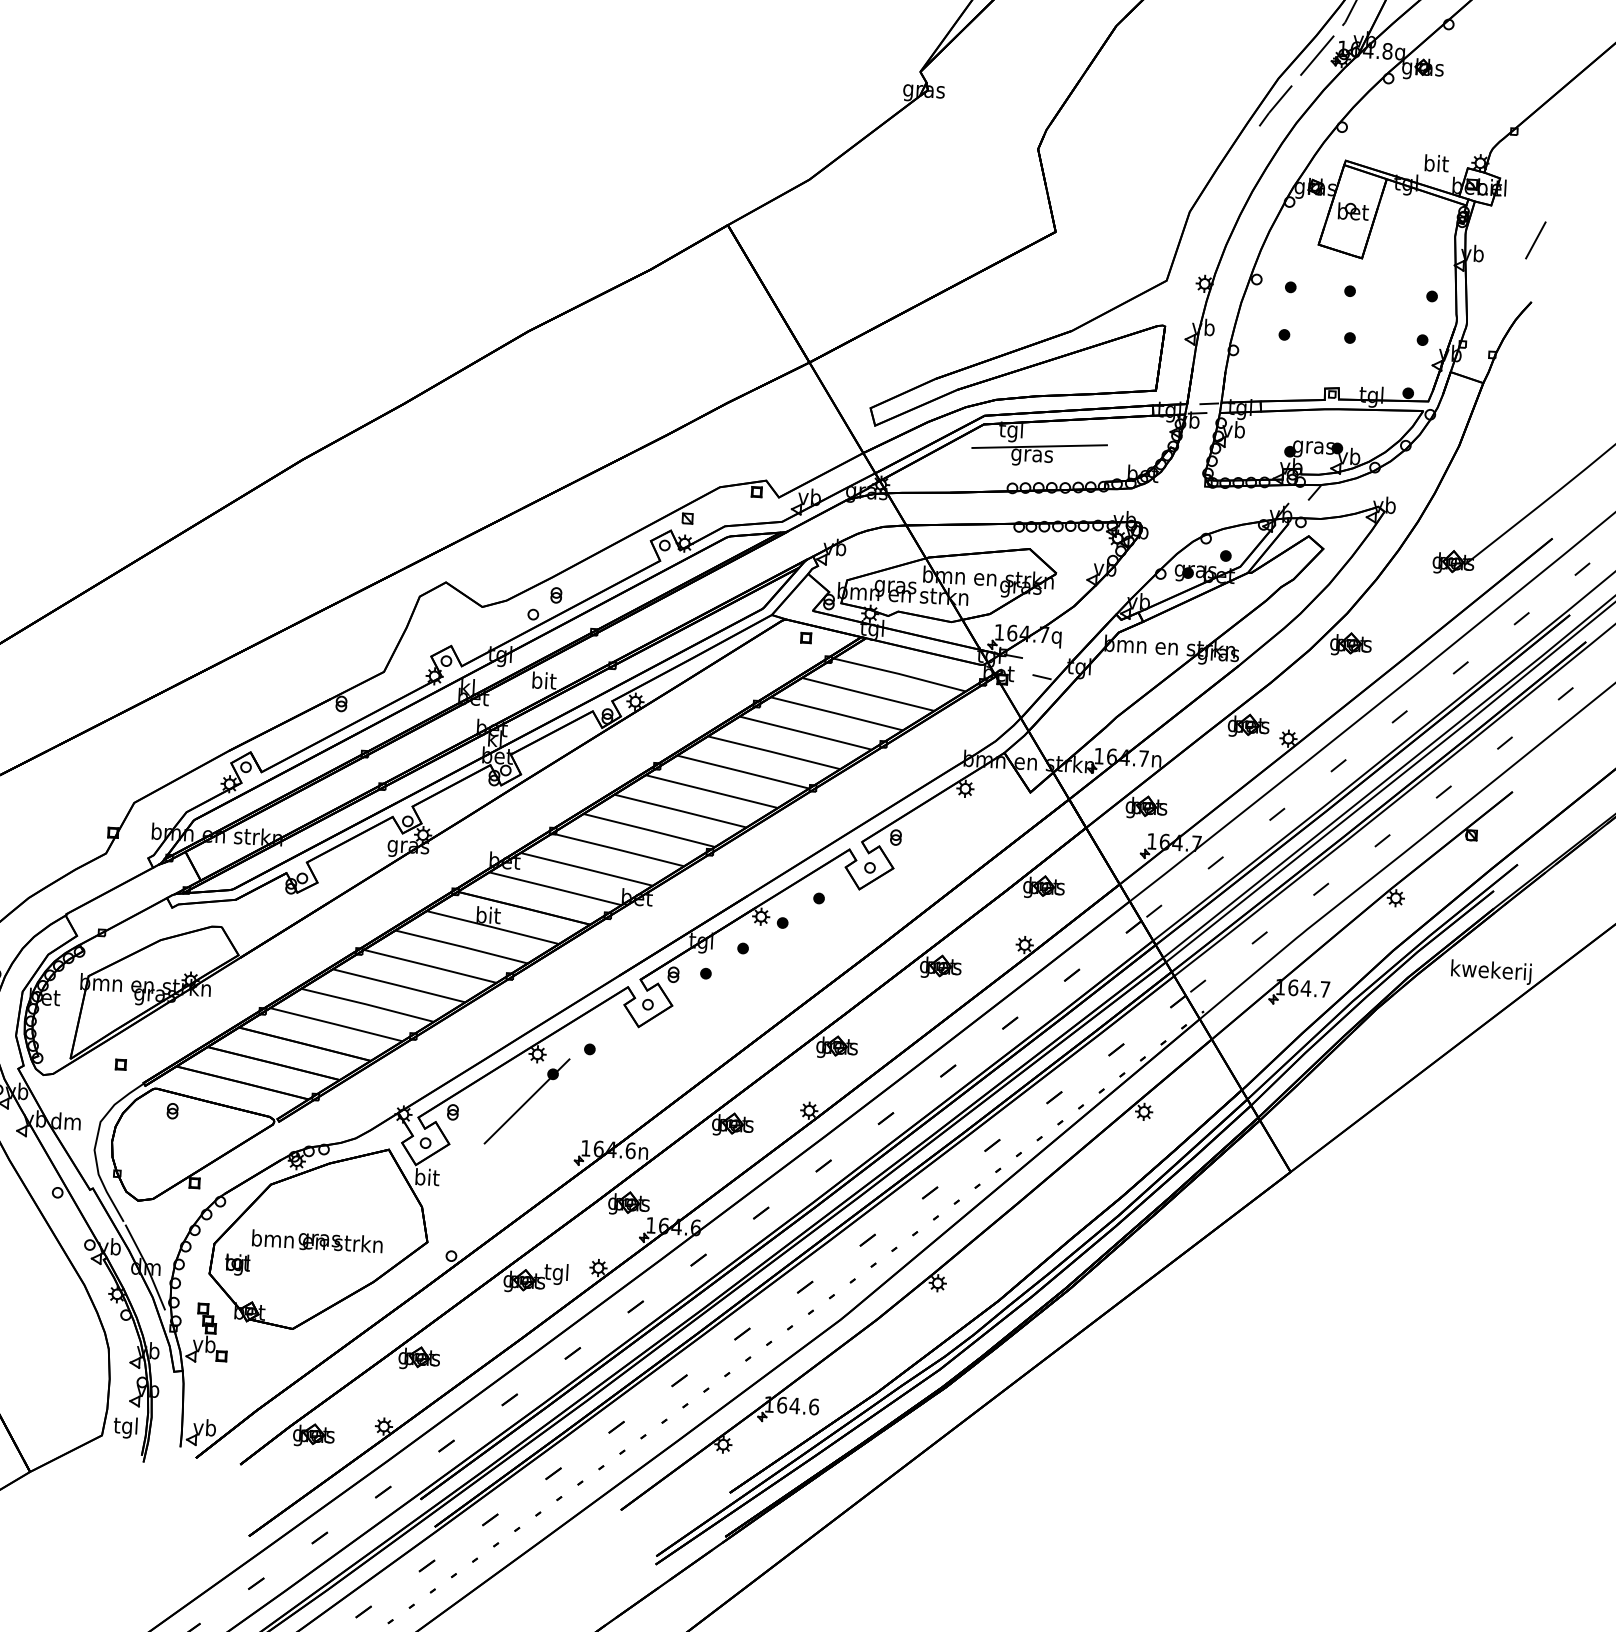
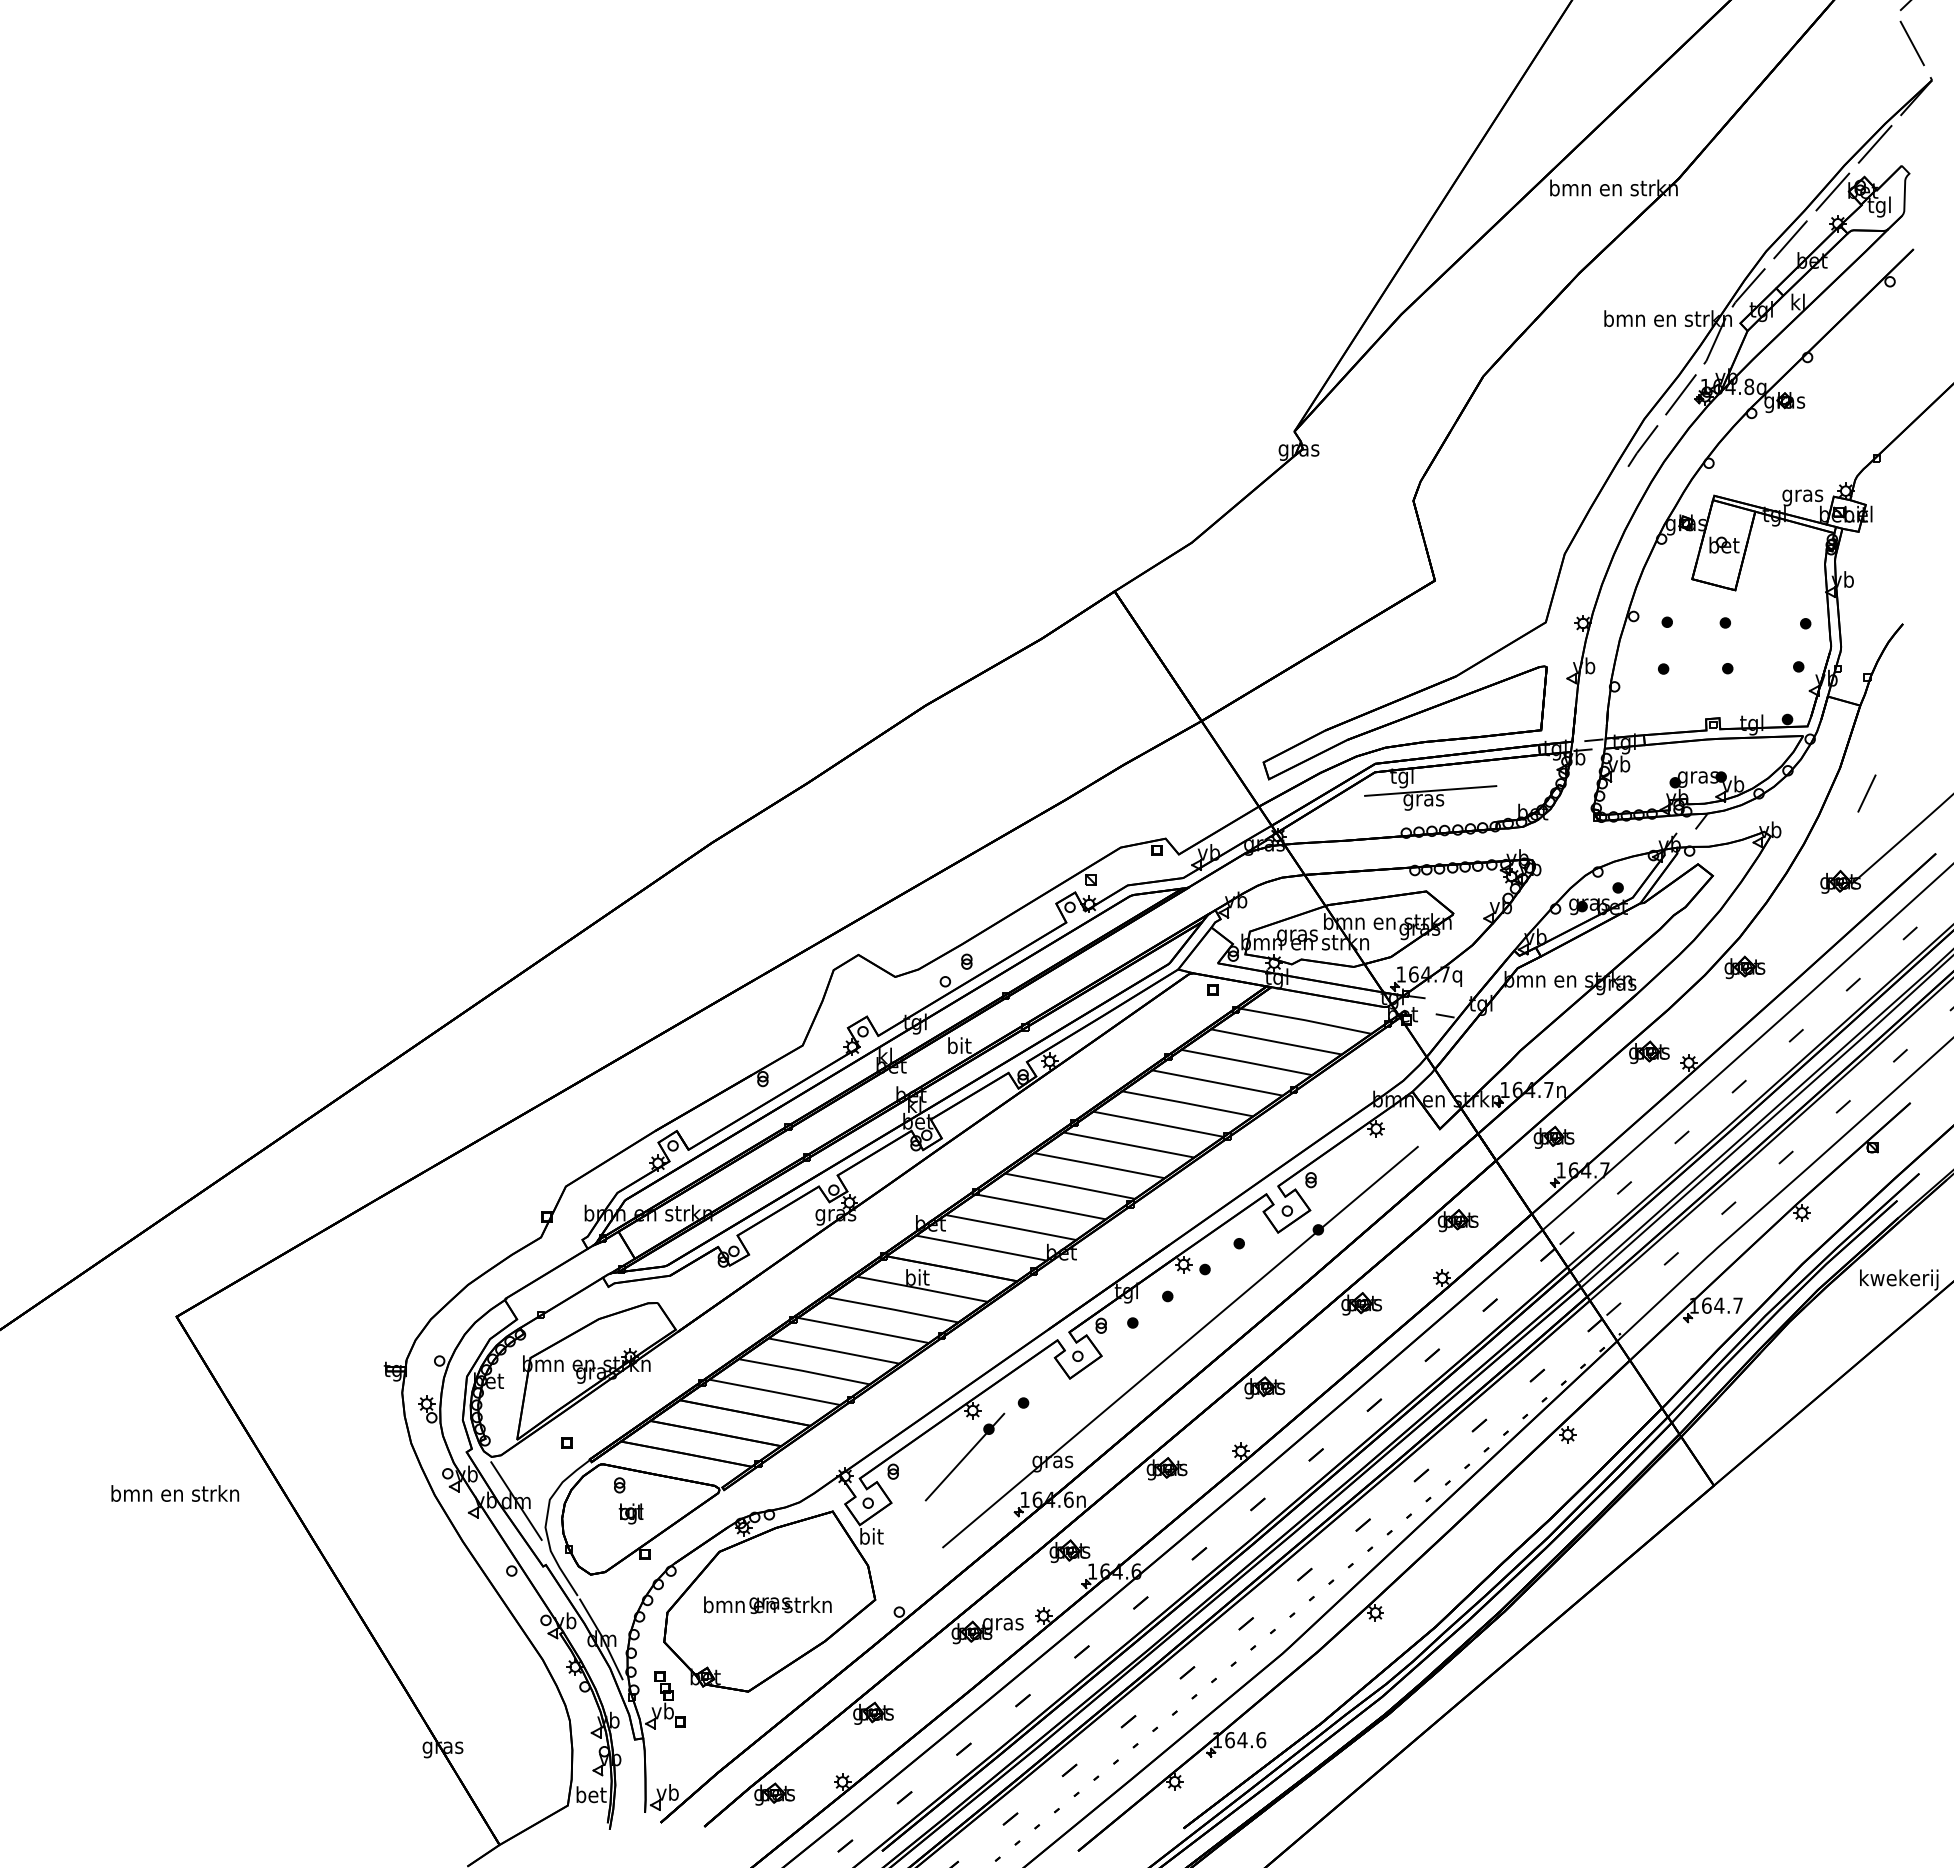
text: (1435, 165) -> (1802, 495), bit -> gras
line: (1535, 240) -> (1866, 793), moved
part: (753, 1000) -> (1180, 1346), added
line: (66, 1120) -> (516, 1500), added
part: (236, 1264) -> (630, 1513), moved
text: (557, 1273) -> (1003, 1623), tgl -> gras
text: (126, 1427) -> (591, 1796), tgl -> bet

